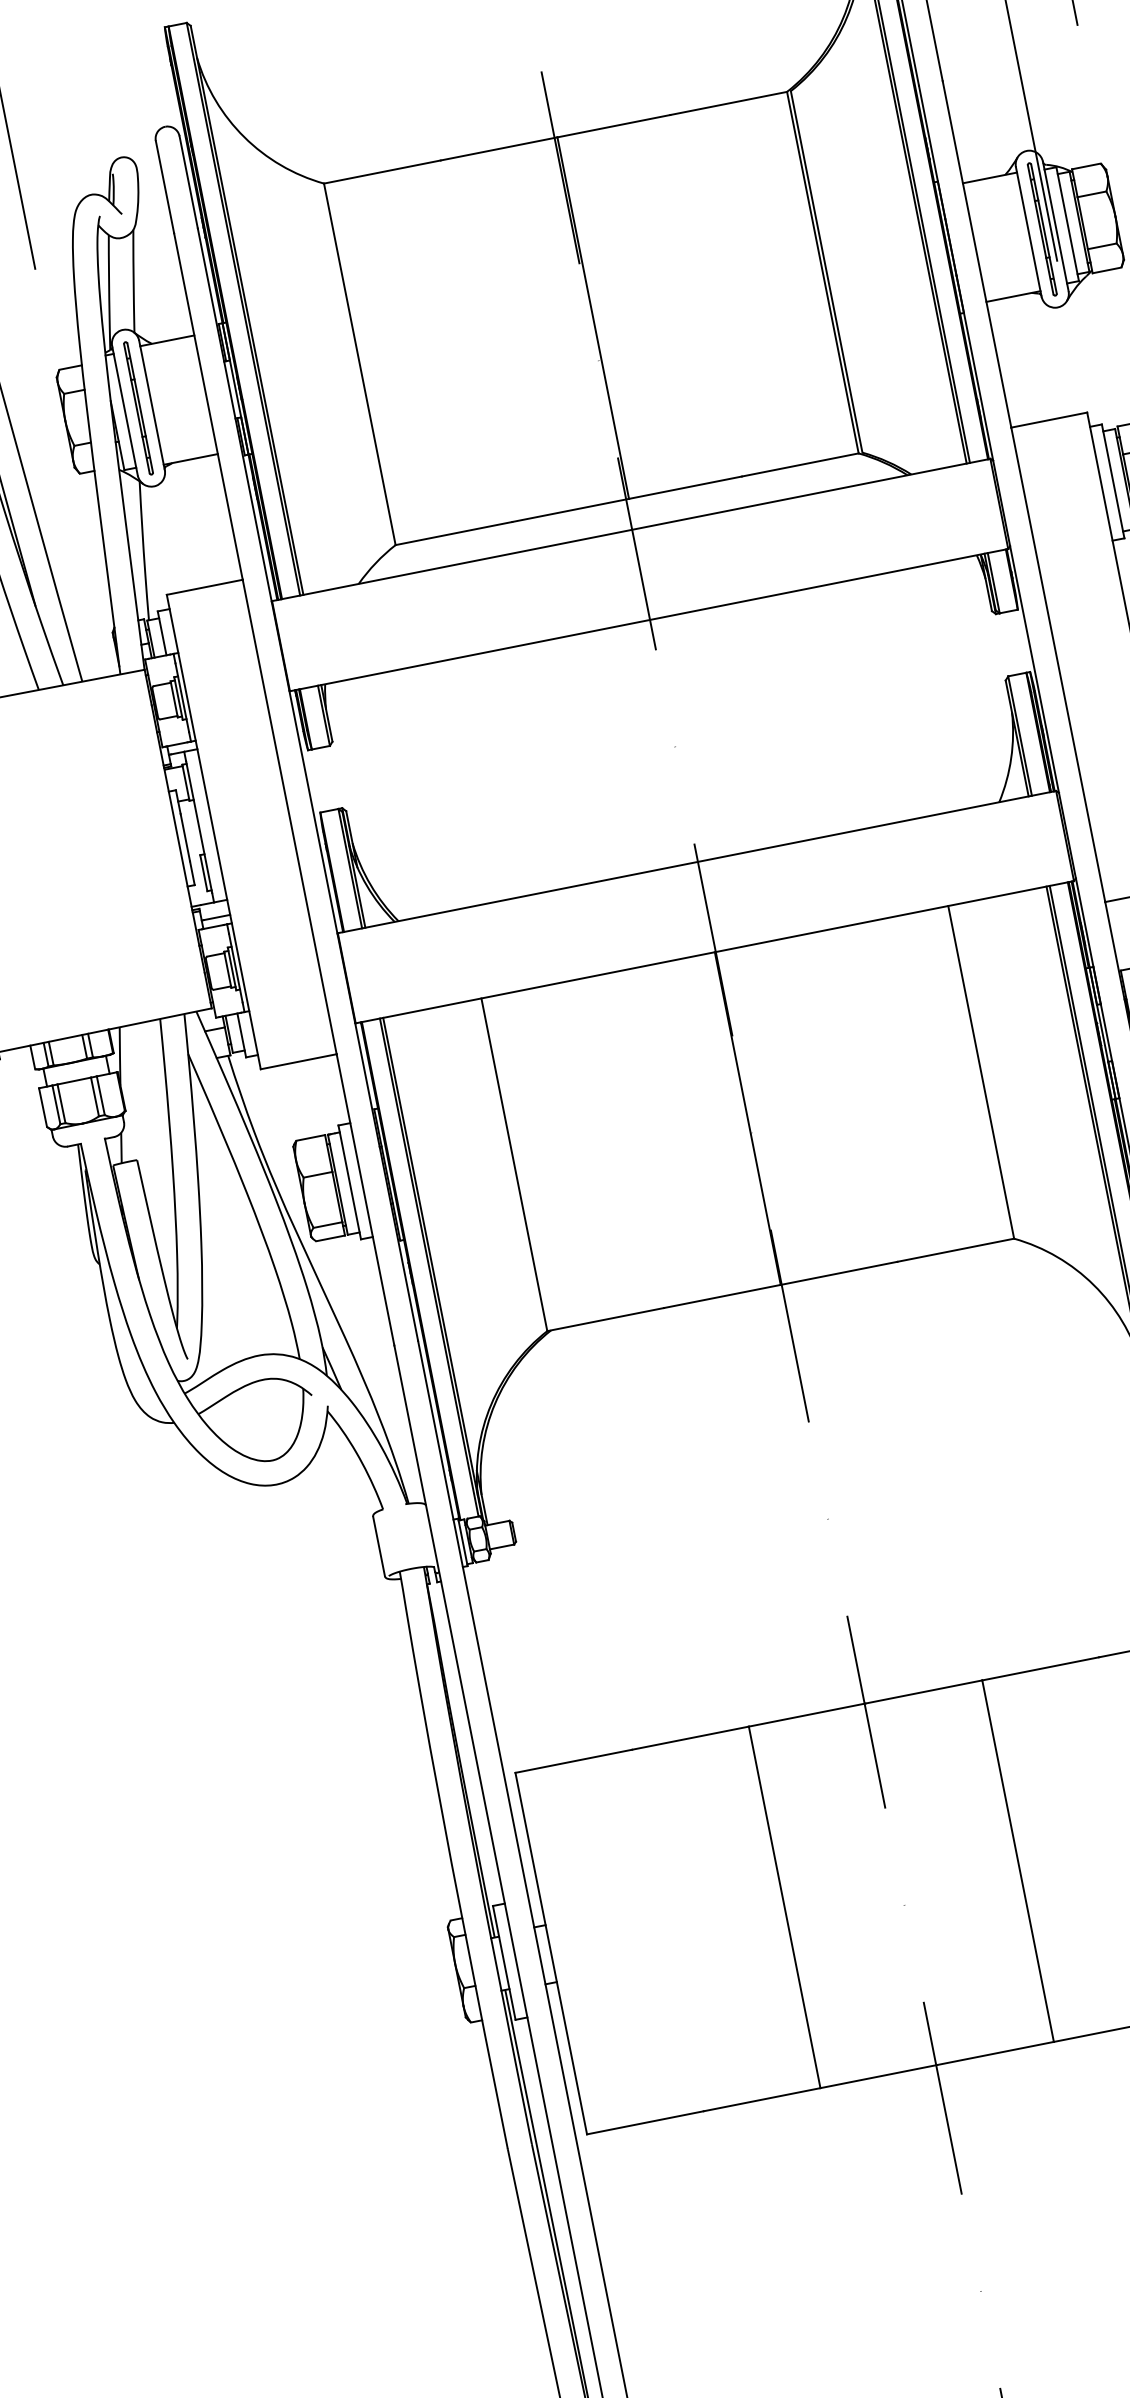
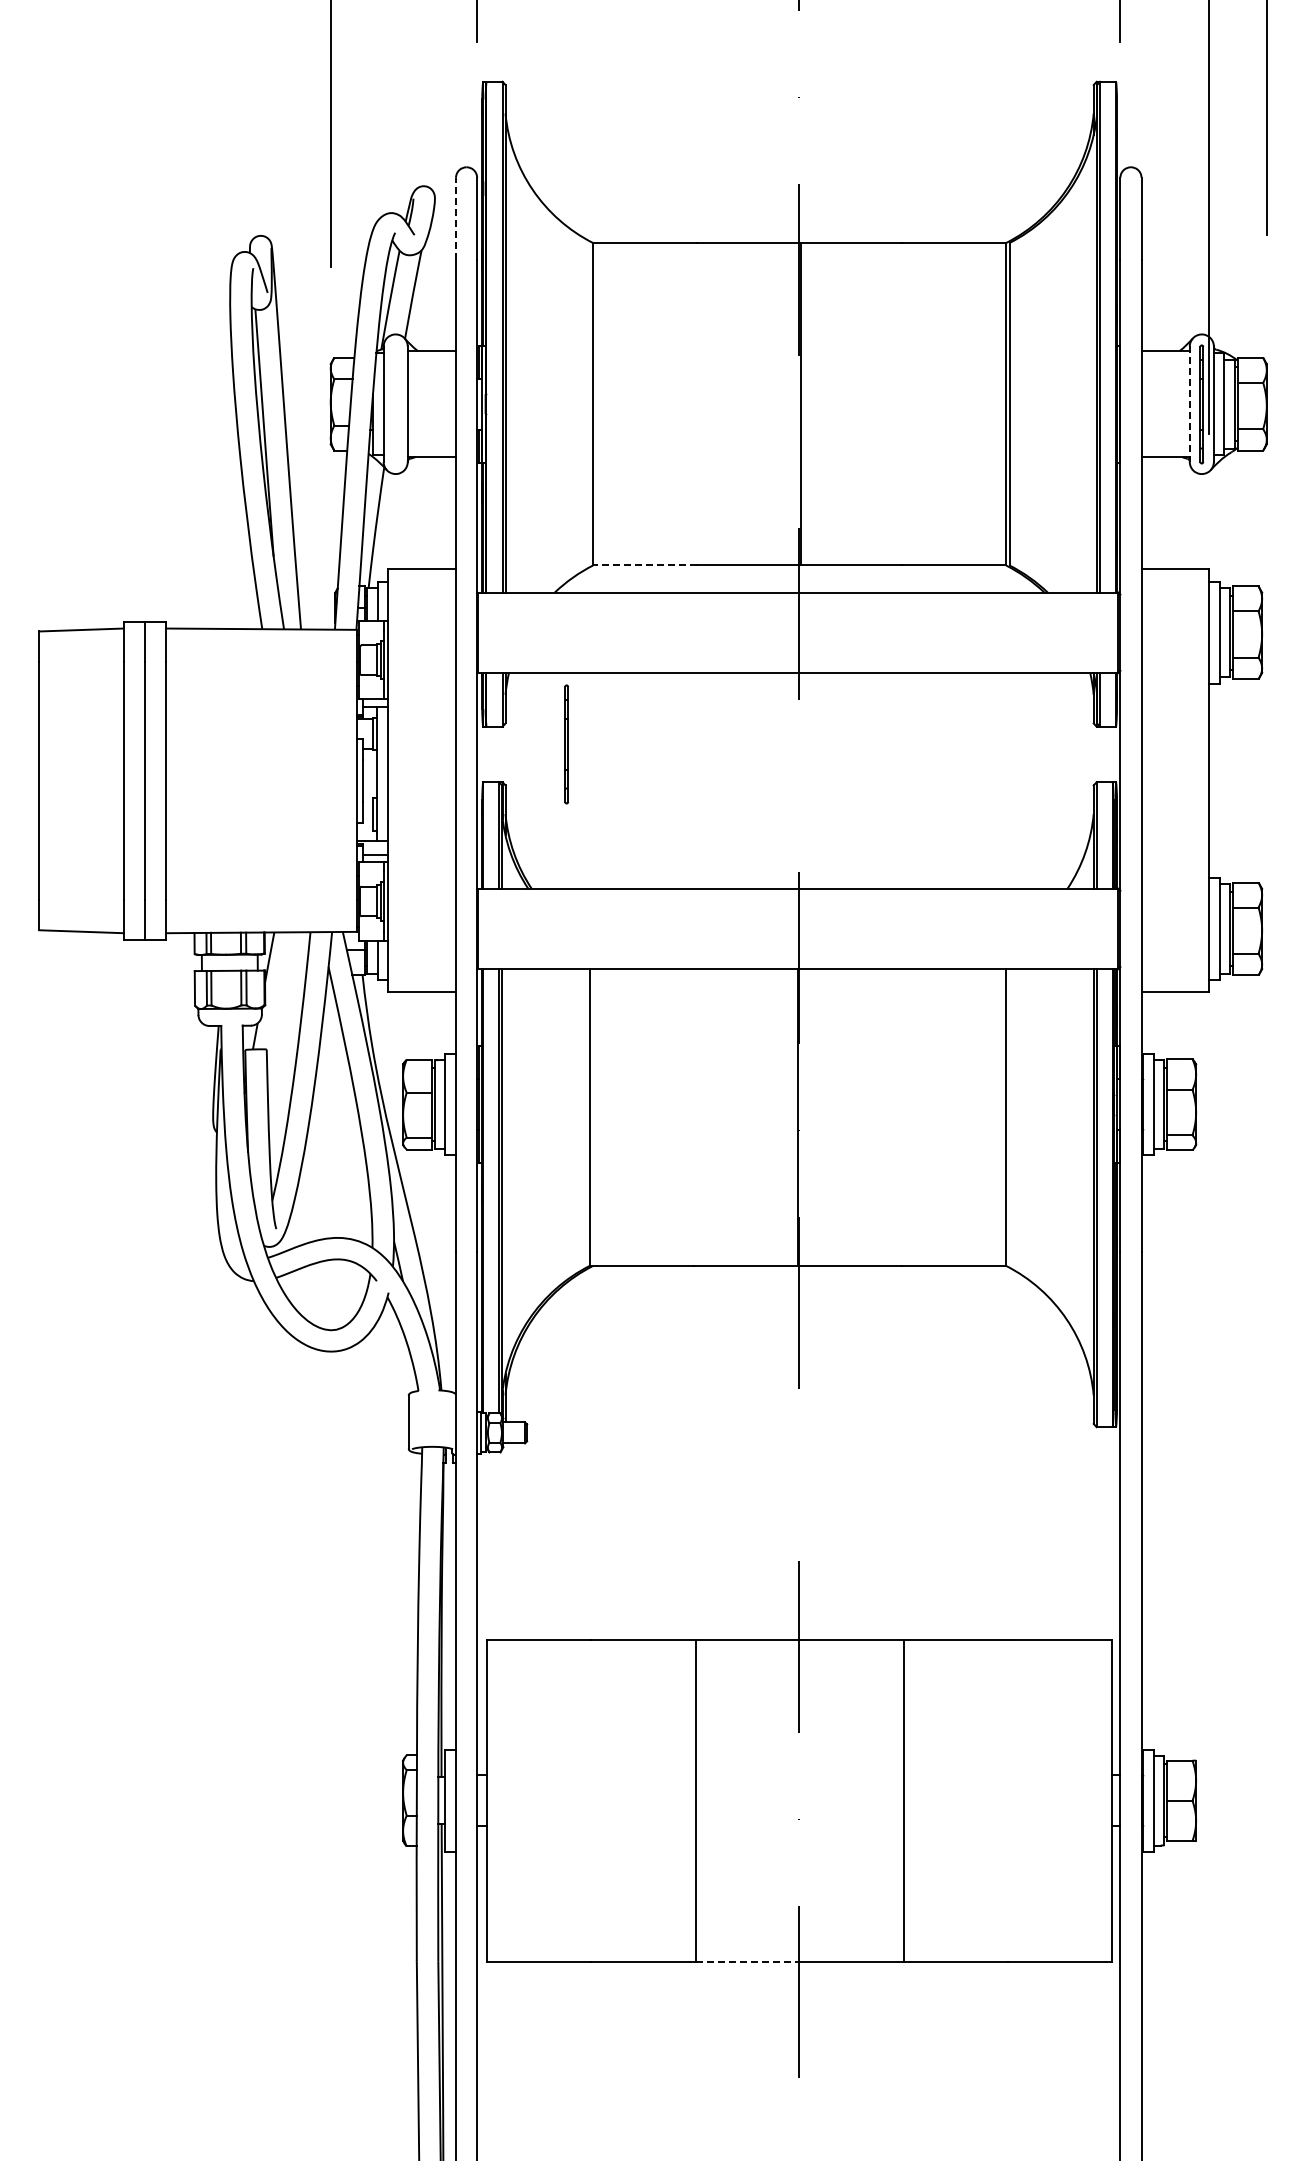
line: (165, 186) -> (456, 218), solid -> dashed
line: (1028, 232) -> (1189, 404), solid -> dashed
line: (137, 408) -> (565, 744), moved
line: (453, 533) -> (644, 565), solid -> dashed
line: (879, 2076) -> (748, 1962), solid -> dashed

